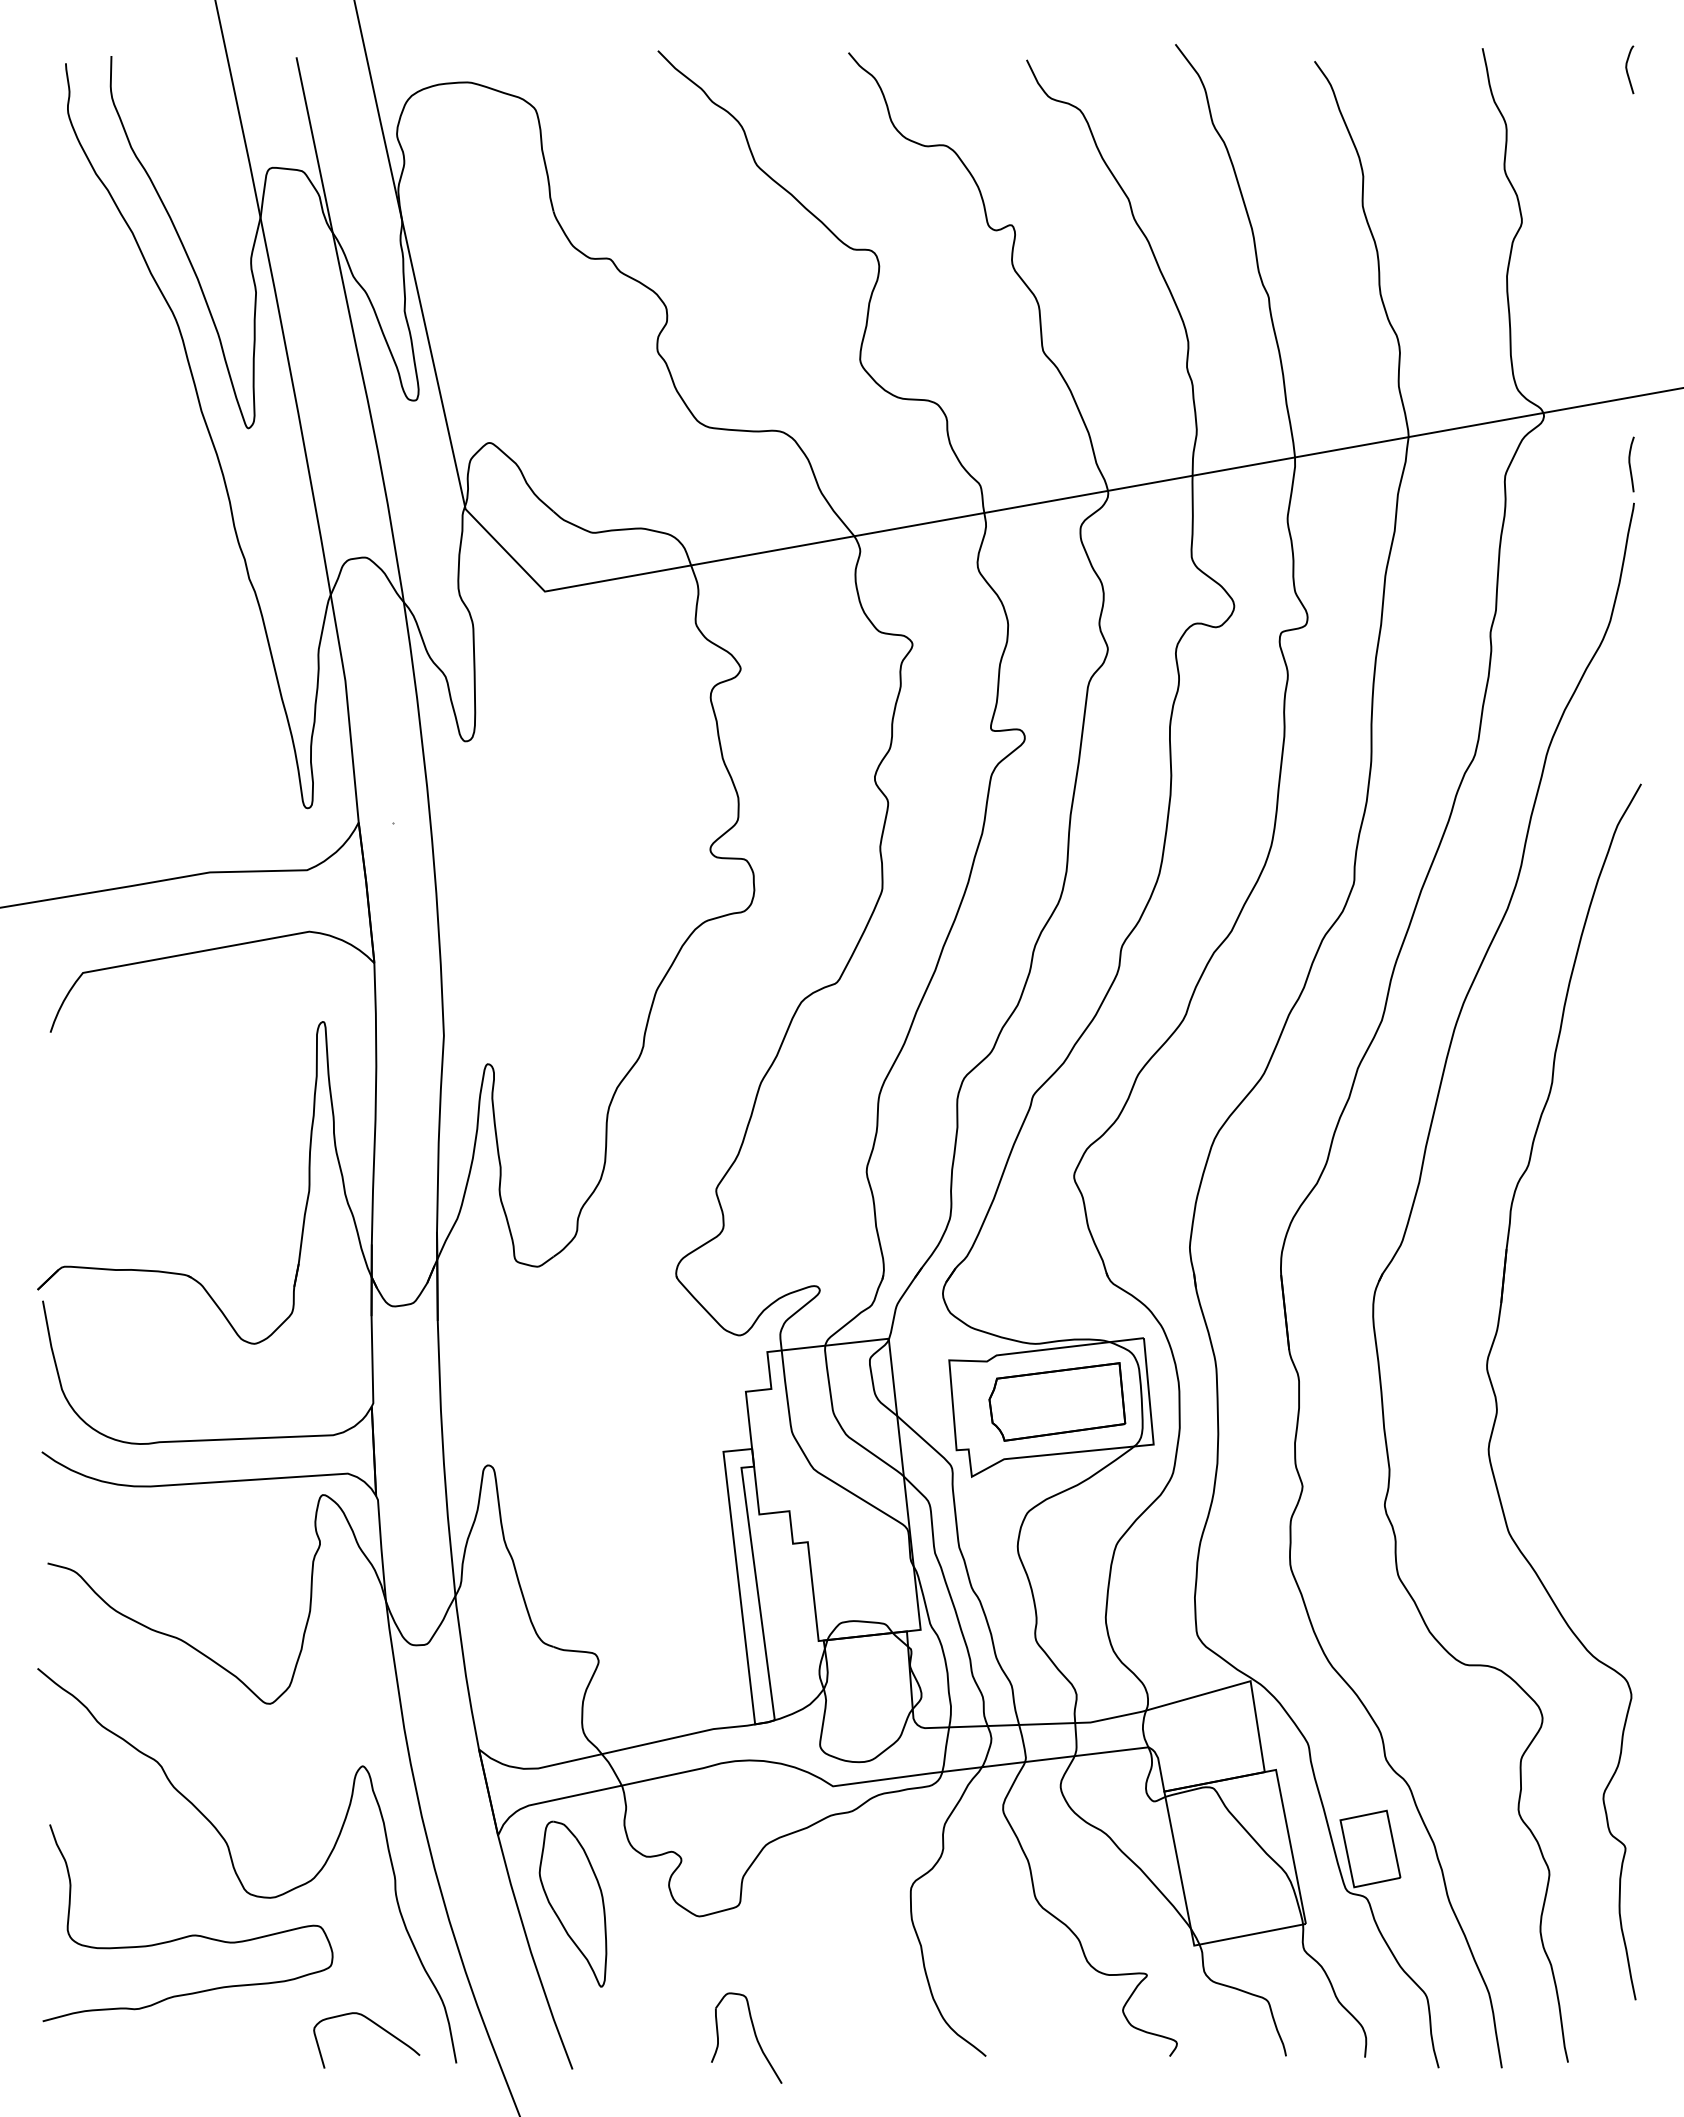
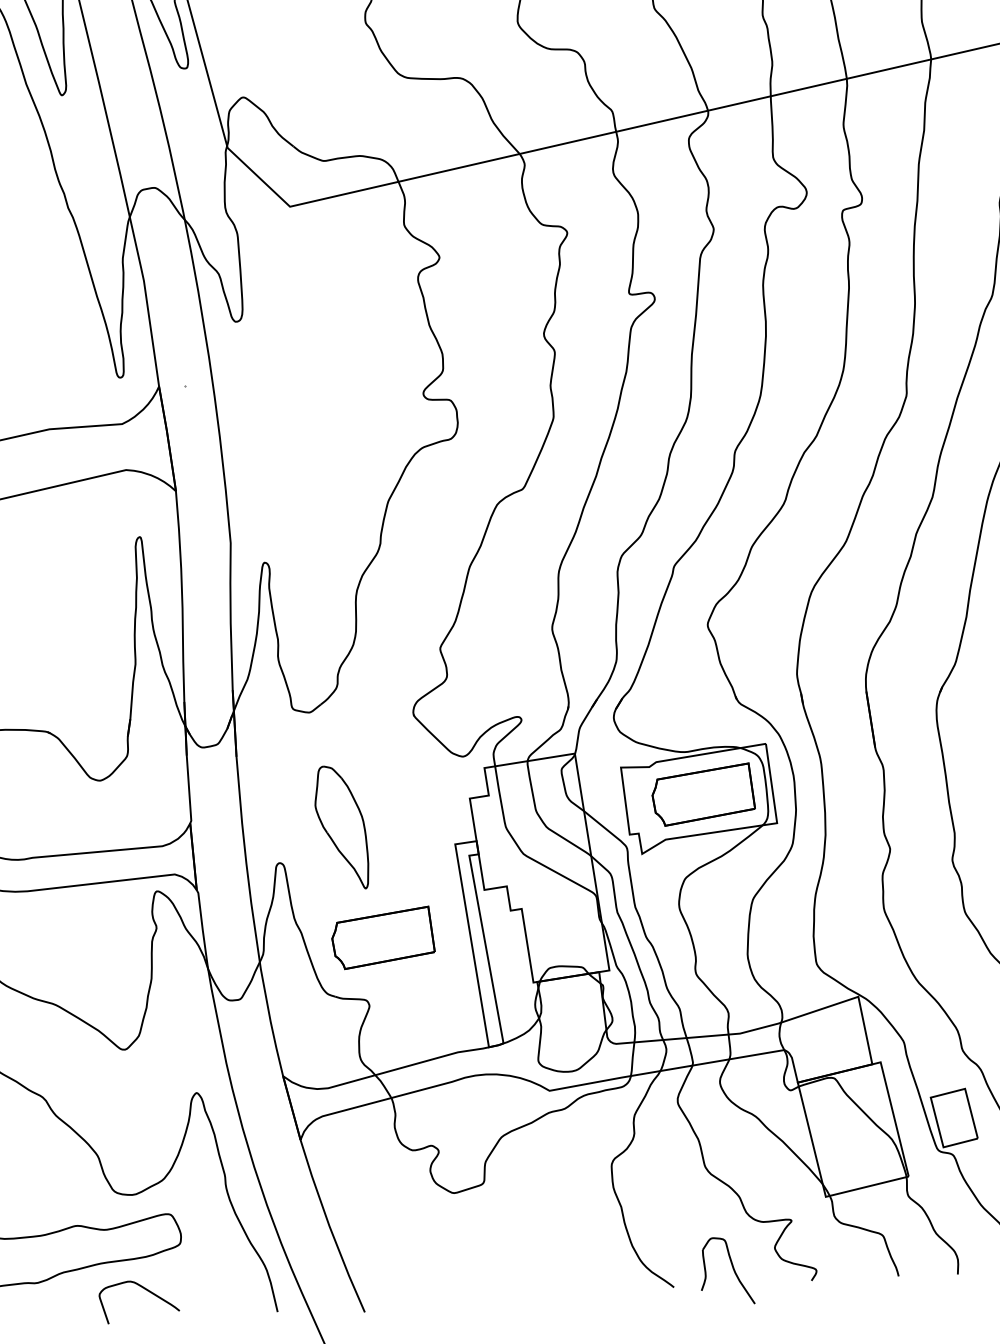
part: (621, 1571) -> (383, 937), added
part: (572, 1903) -> (341, 827), moved
curve: (377, 2026) -> (146, 1290), moved
part: (754, 2035) -> (732, 1268), moved

